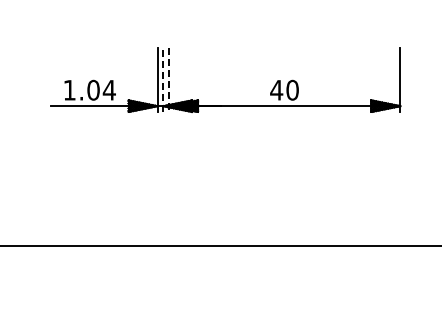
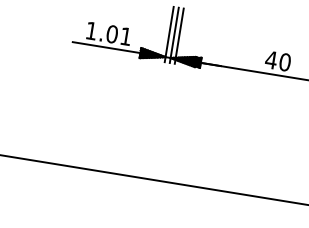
line: (163, 80) -> (174, 35), dashed -> solid
line: (169, 80) -> (179, 36), dashed -> solid
text: (108, 90) -> (125, 36), 1.04 -> 1.01

